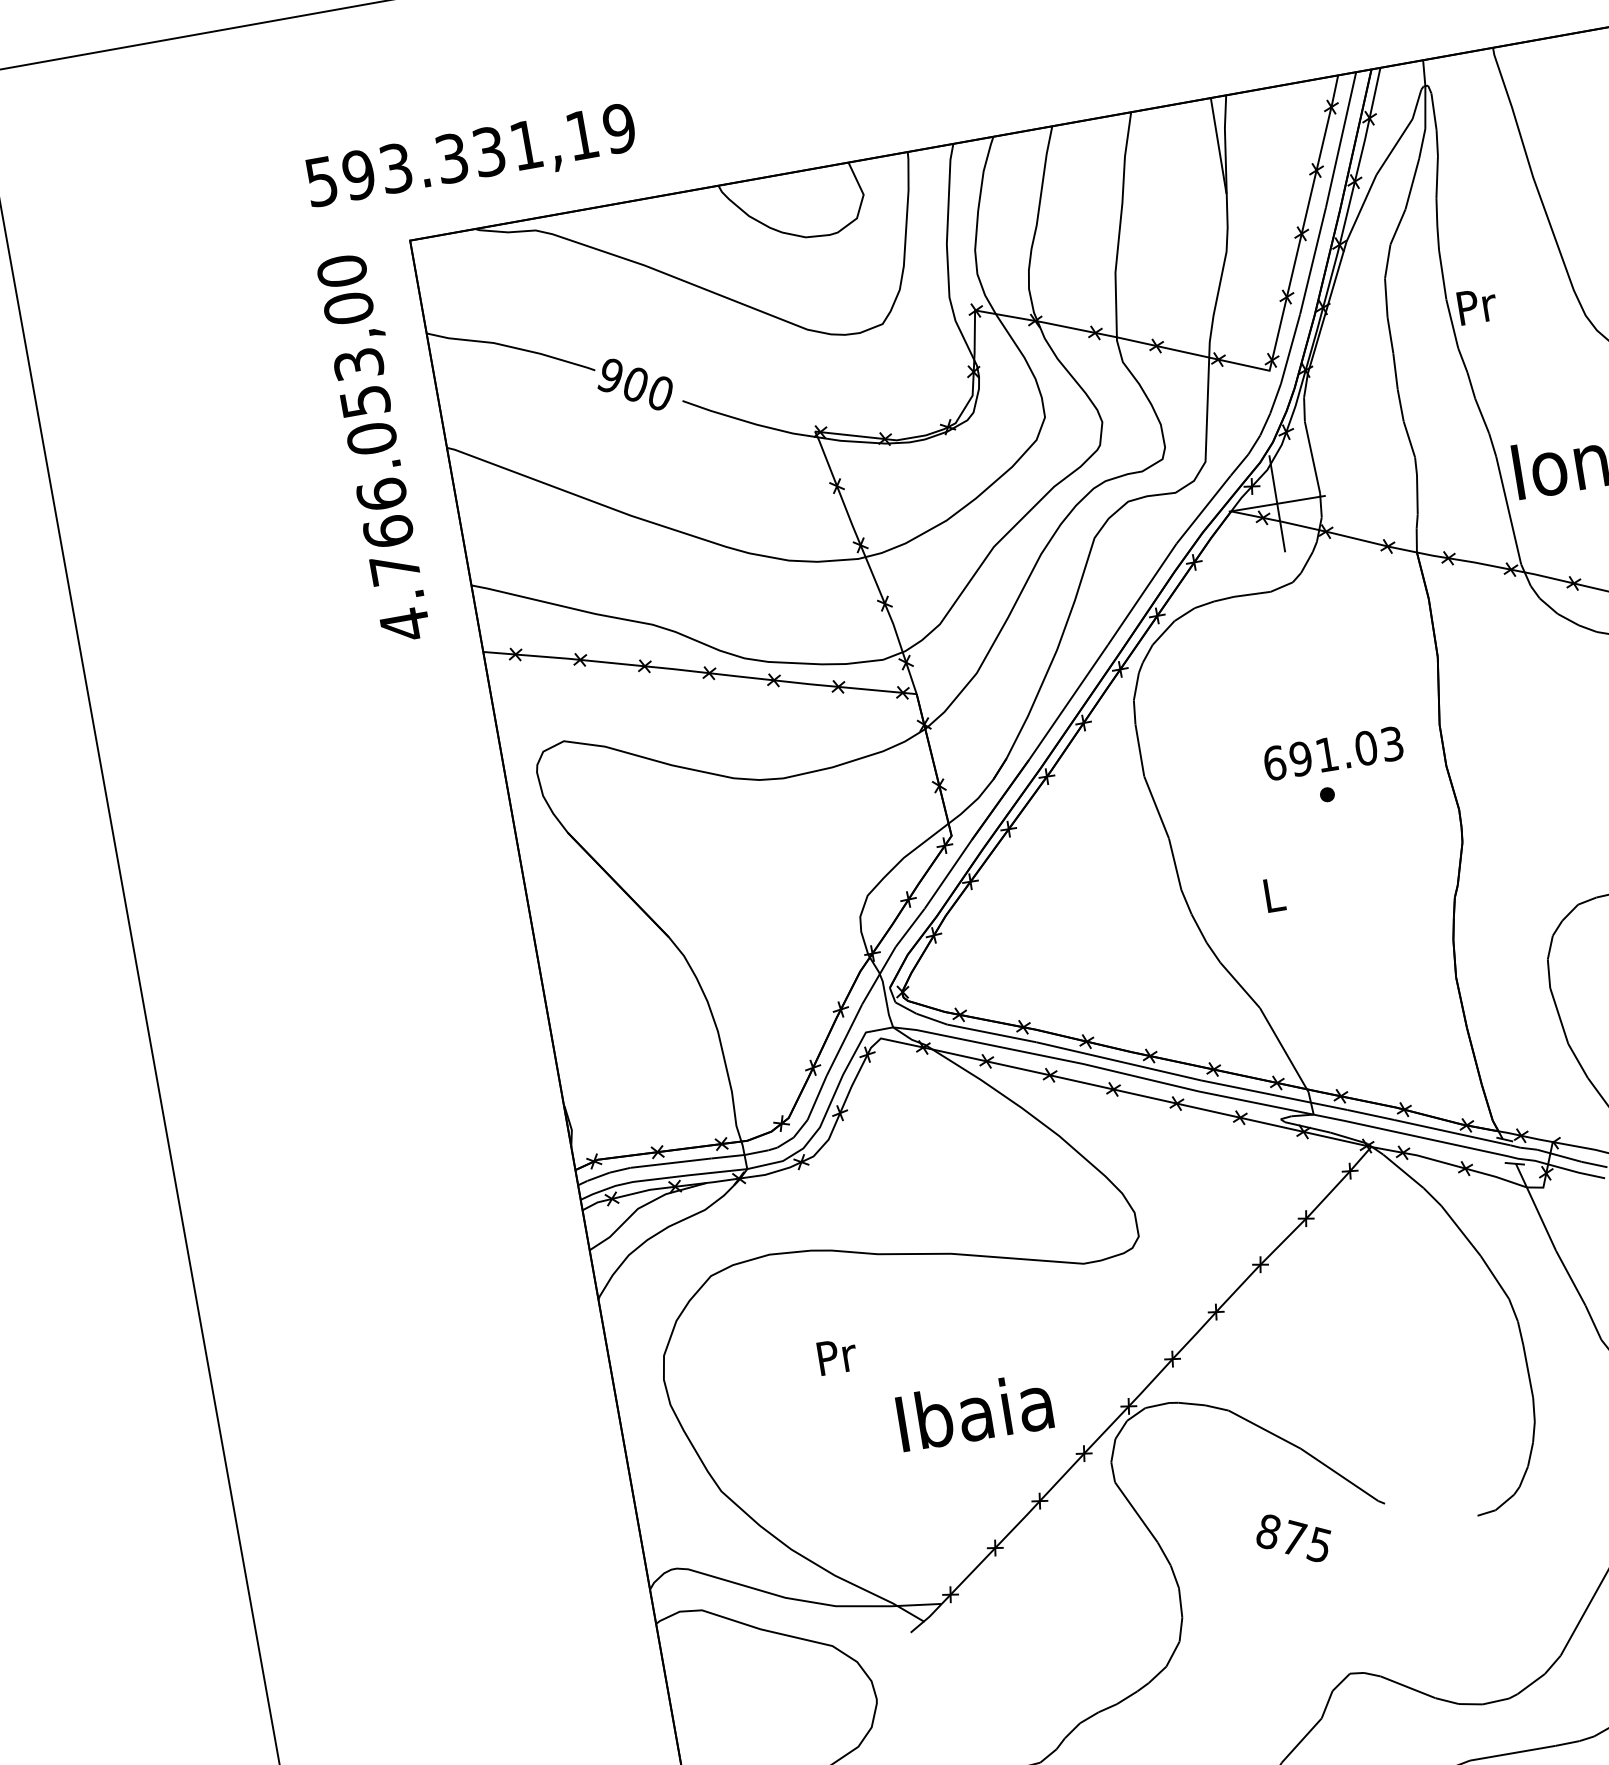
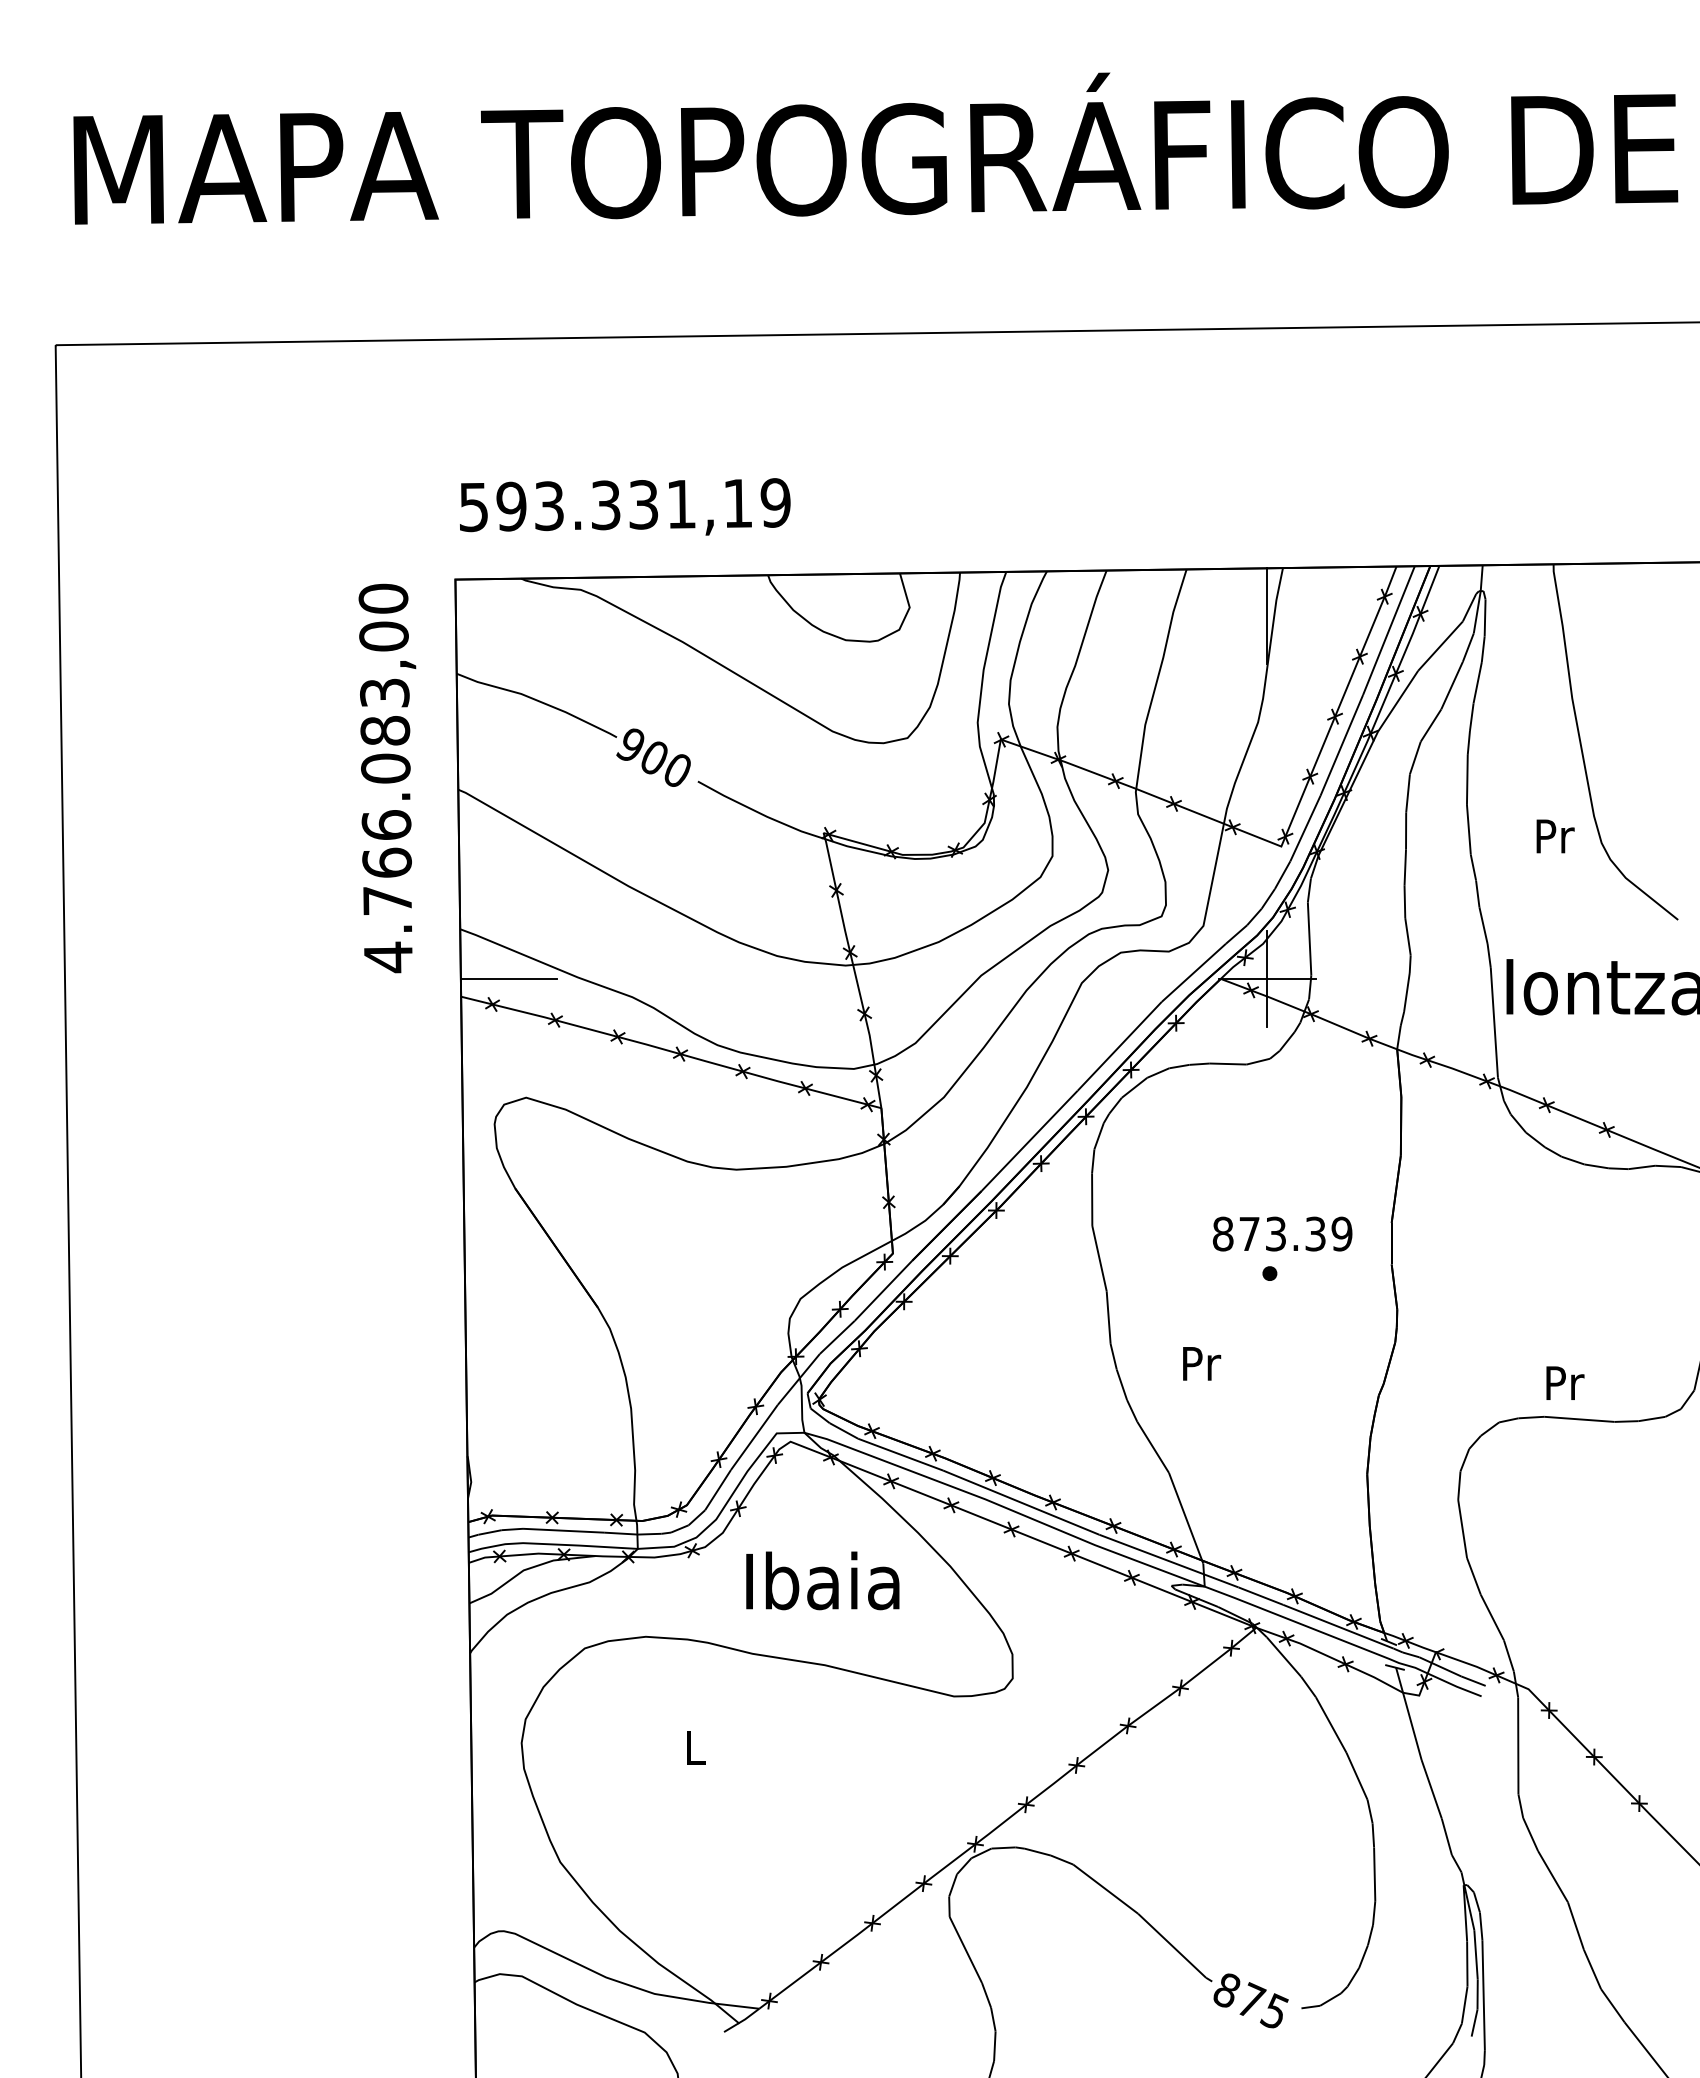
text: (471, 156) -> (625, 506), moved
text: (1477, 306) -> (1555, 836), moved
text: (365, 401) -> (385, 730), 4.766.053,00 -> 4.766.083,00
line: (527, 626) -> (508, 978), added
text: (1333, 753) -> (1282, 1233), 691.03 -> 873.39
text: (1275, 894) -> (1202, 1363), L -> Pr
text: (837, 1355) -> (696, 1747), Pr -> L
text: (974, 1411) -> (822, 1580), moved
text: (1293, 1537) -> (1250, 2000), moved

